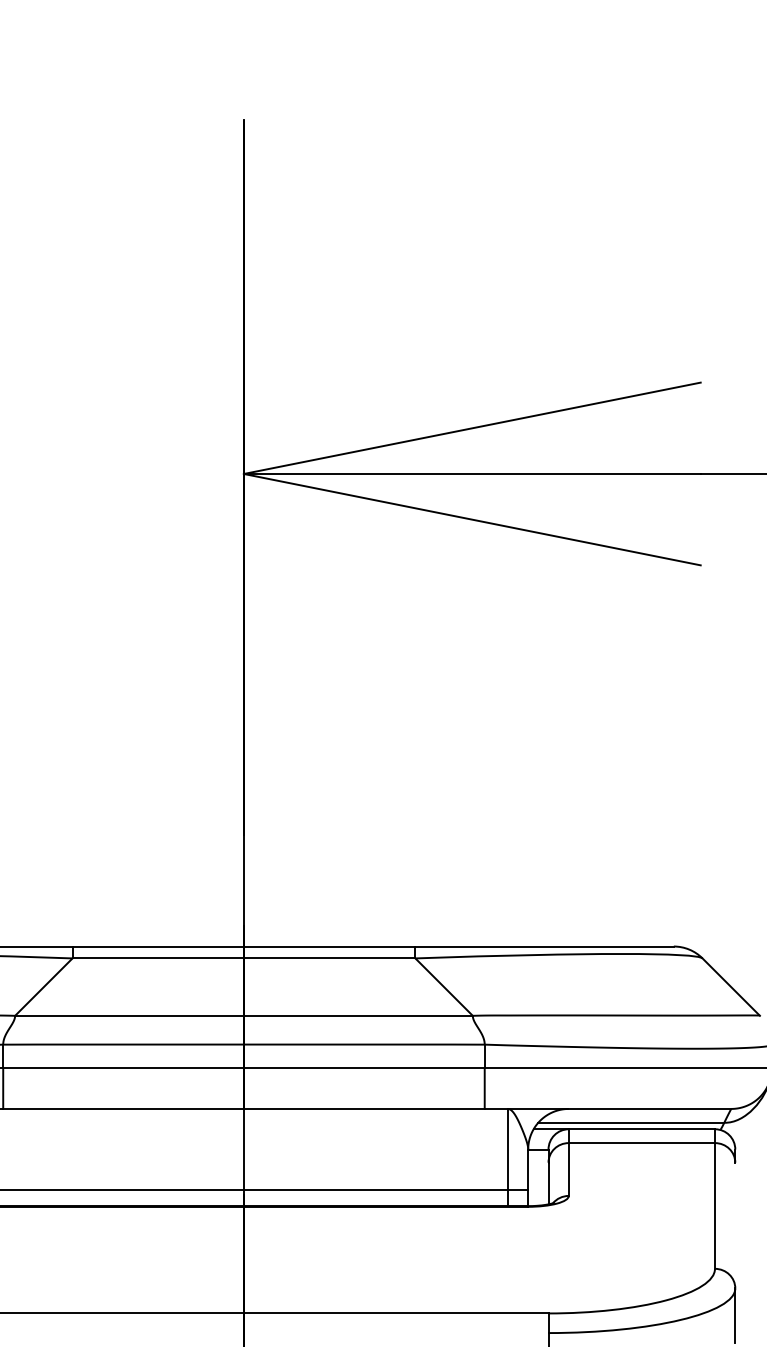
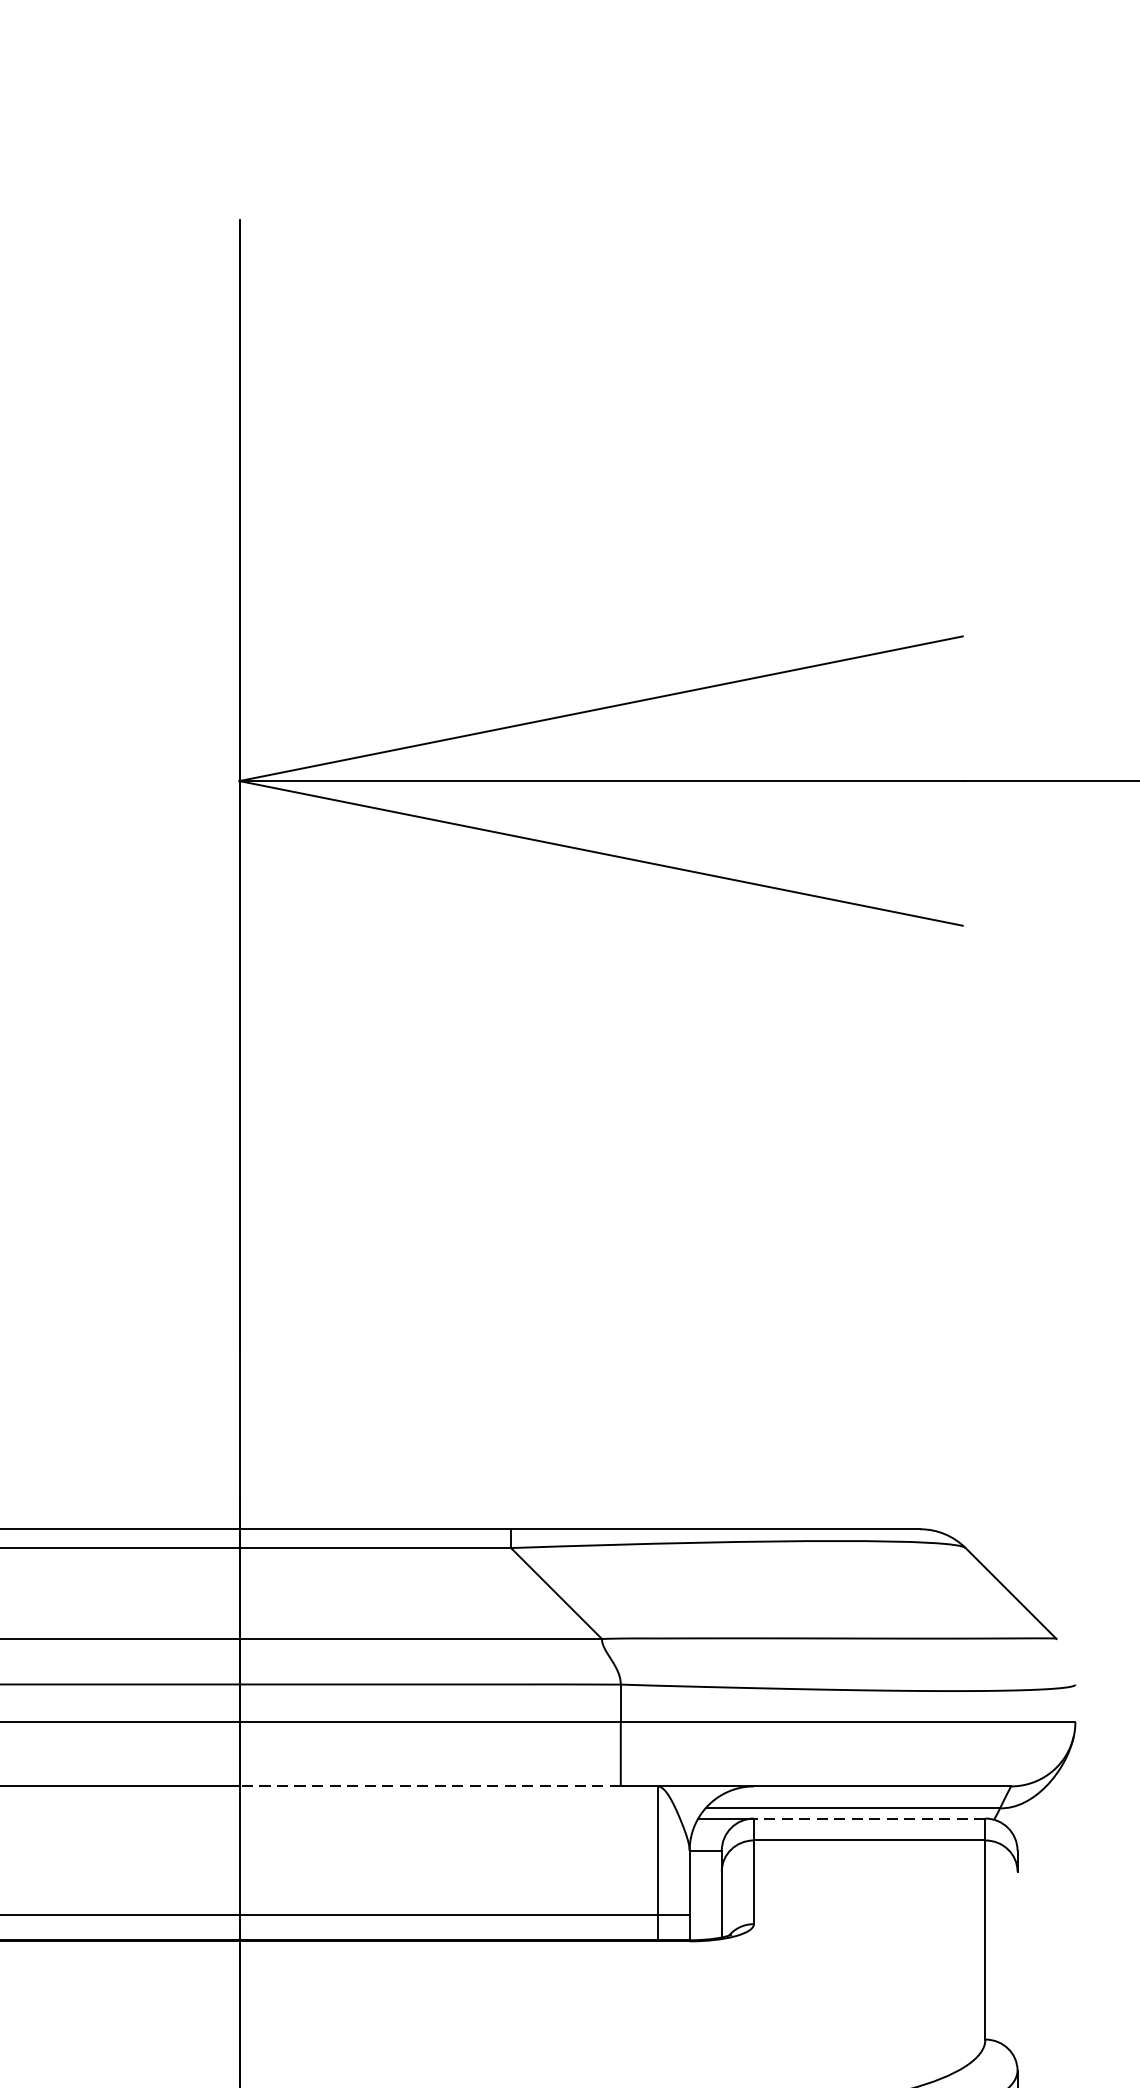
line: (363, 1108) -> (428, 1785), solid -> dashed
line: (641, 1129) -> (869, 1818), solid -> dashed

